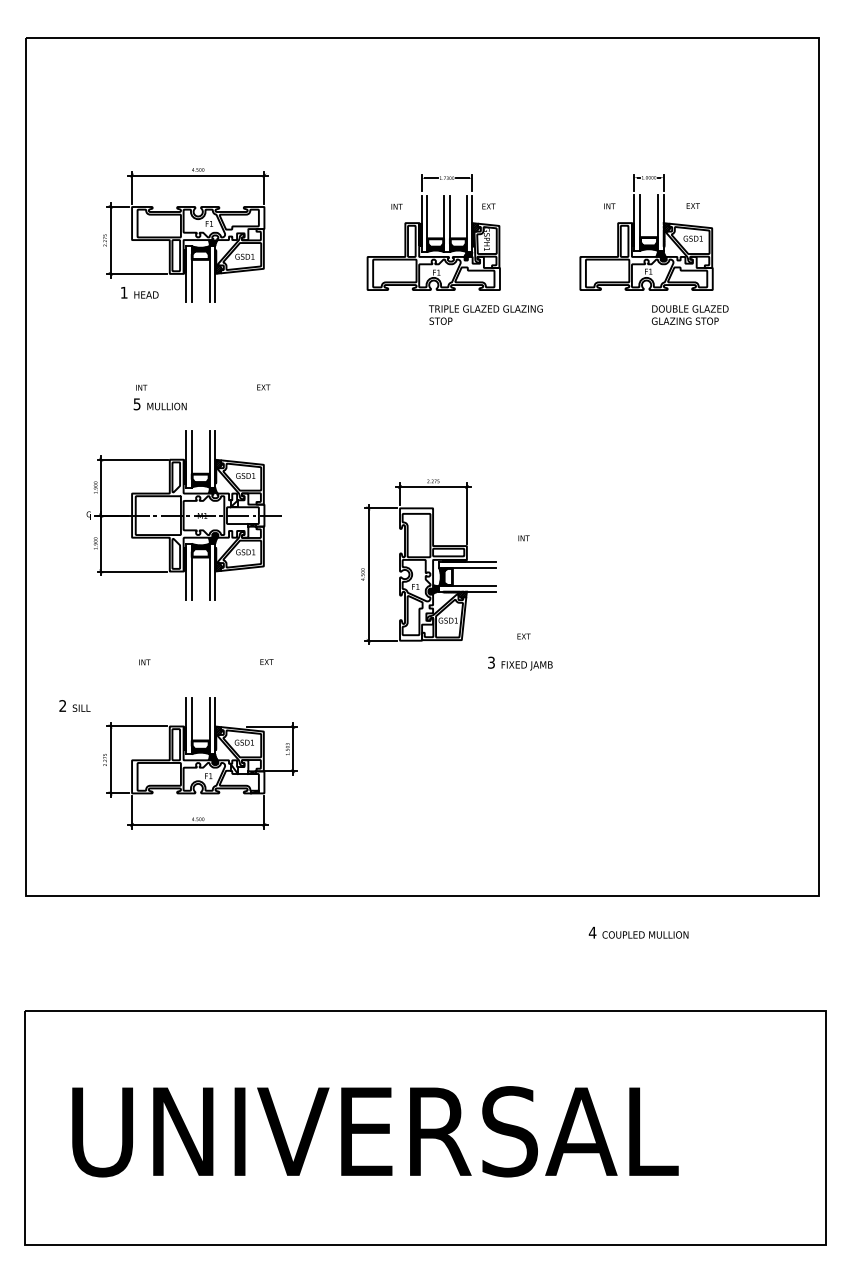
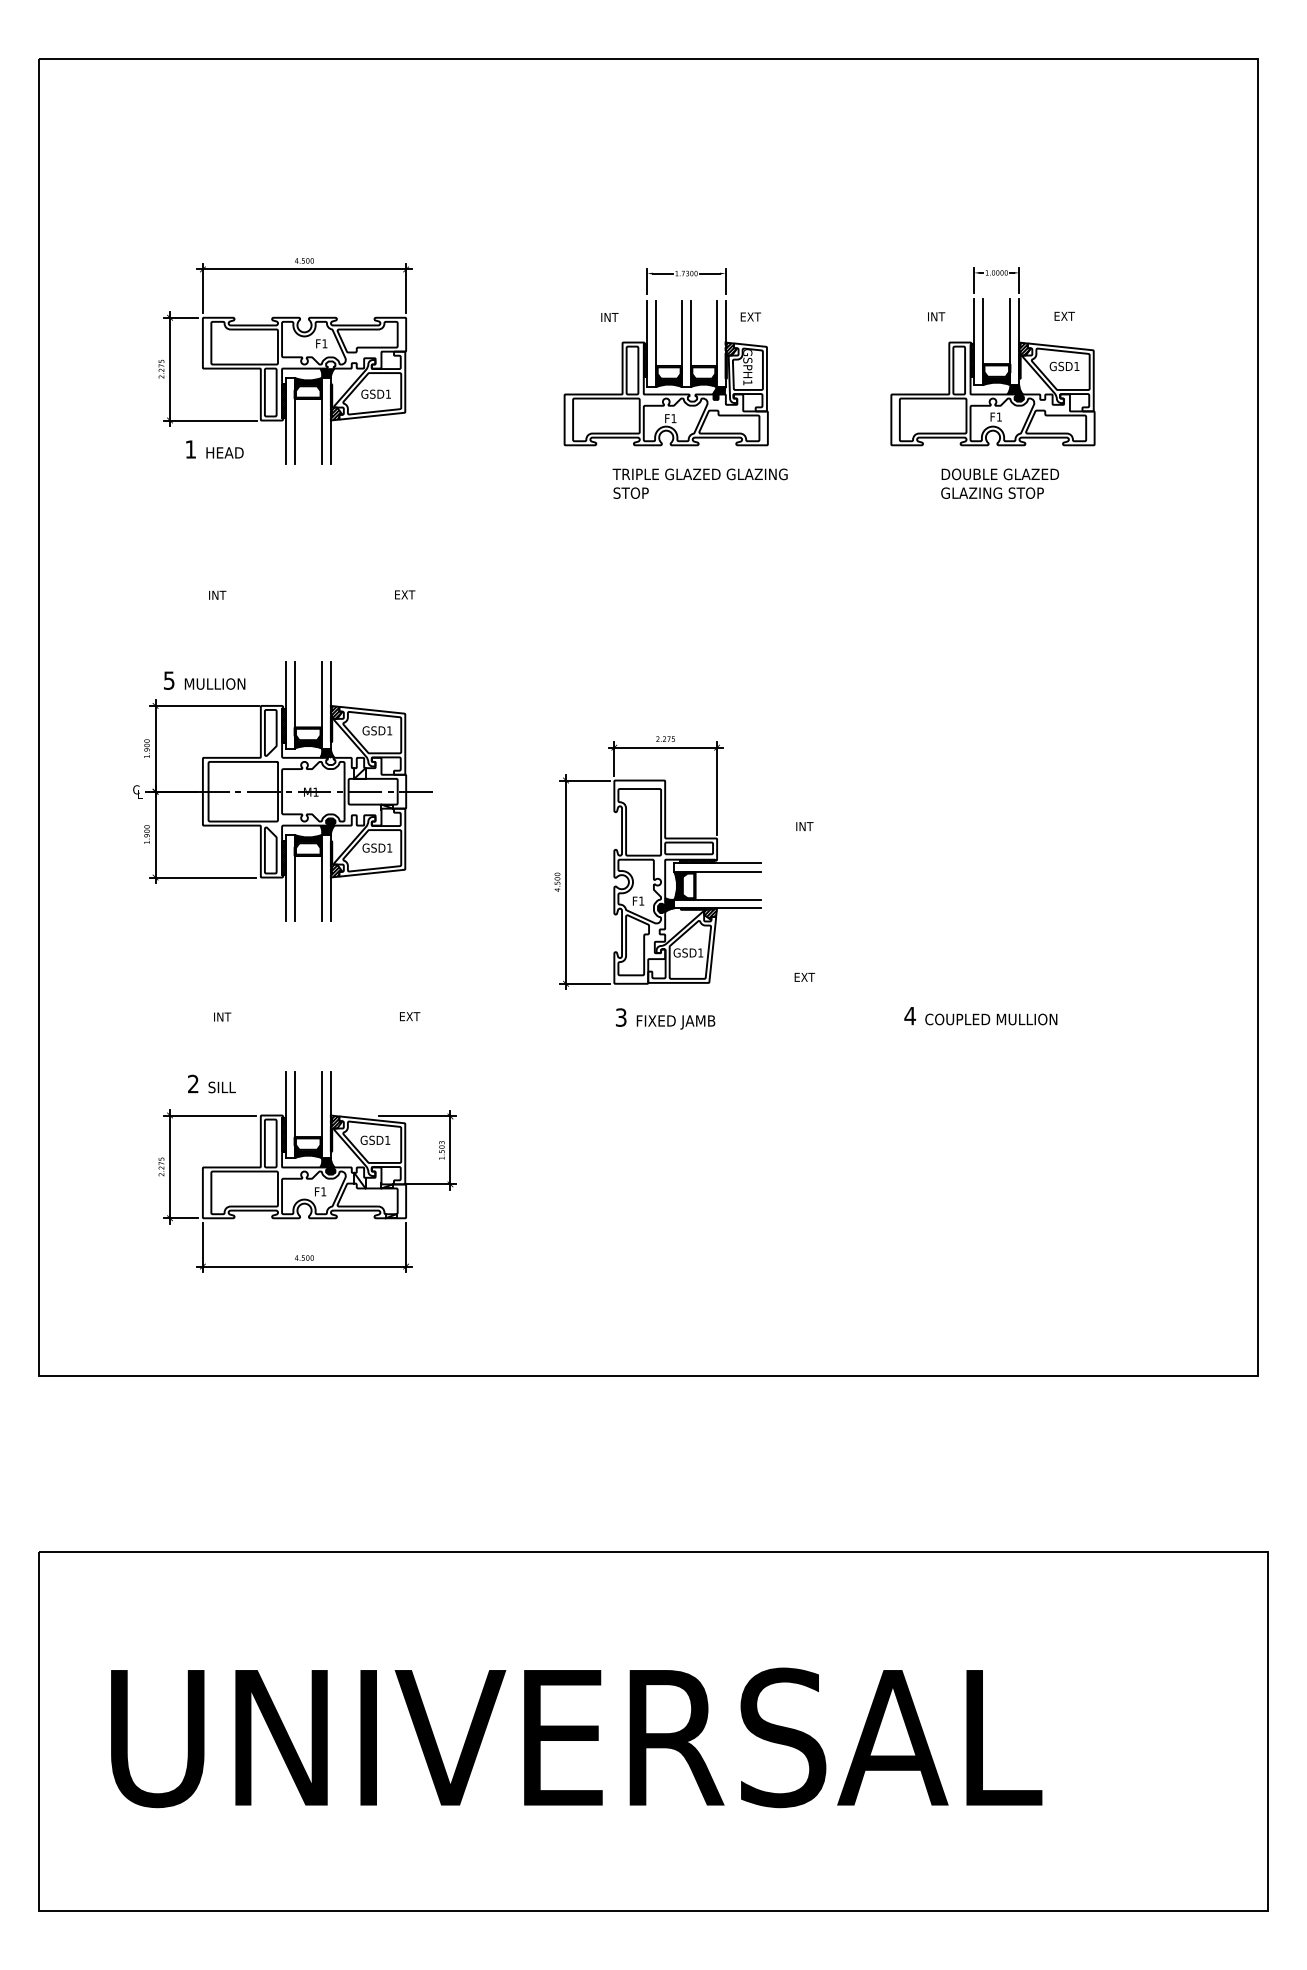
text: (485, 314) -> (699, 482), moved
text: (689, 314) -> (999, 482), moved
text: (159, 404) -> (203, 680), moved
text: (520, 663) -> (665, 1018), moved
text: (74, 705) -> (211, 1083), moved
text: (638, 932) -> (980, 1015), moved

